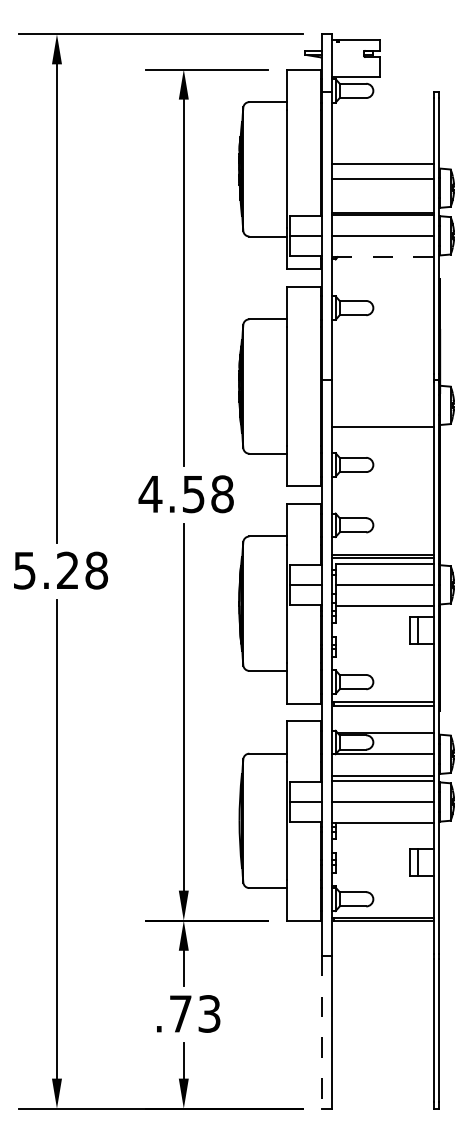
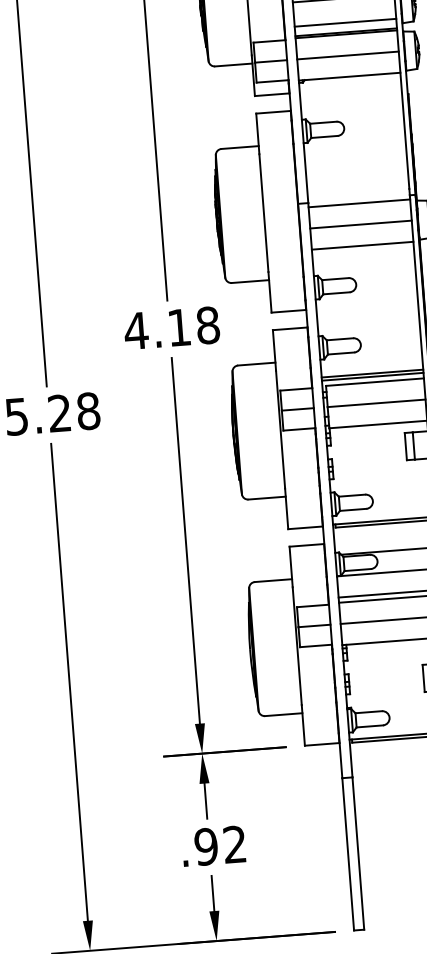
line: (382, 203) -> (345, 23), added
line: (382, 257) -> (349, 77), dashed -> solid
line: (382, 384) -> (359, 203), added
line: (382, 405) -> (360, 224), added
text: (193, 494) -> (179, 327), 4.58 -> 4.18
text: (194, 1013) -> (220, 845), .73 -> .92
line: (321, 1032) -> (348, 854), dashed -> solid

